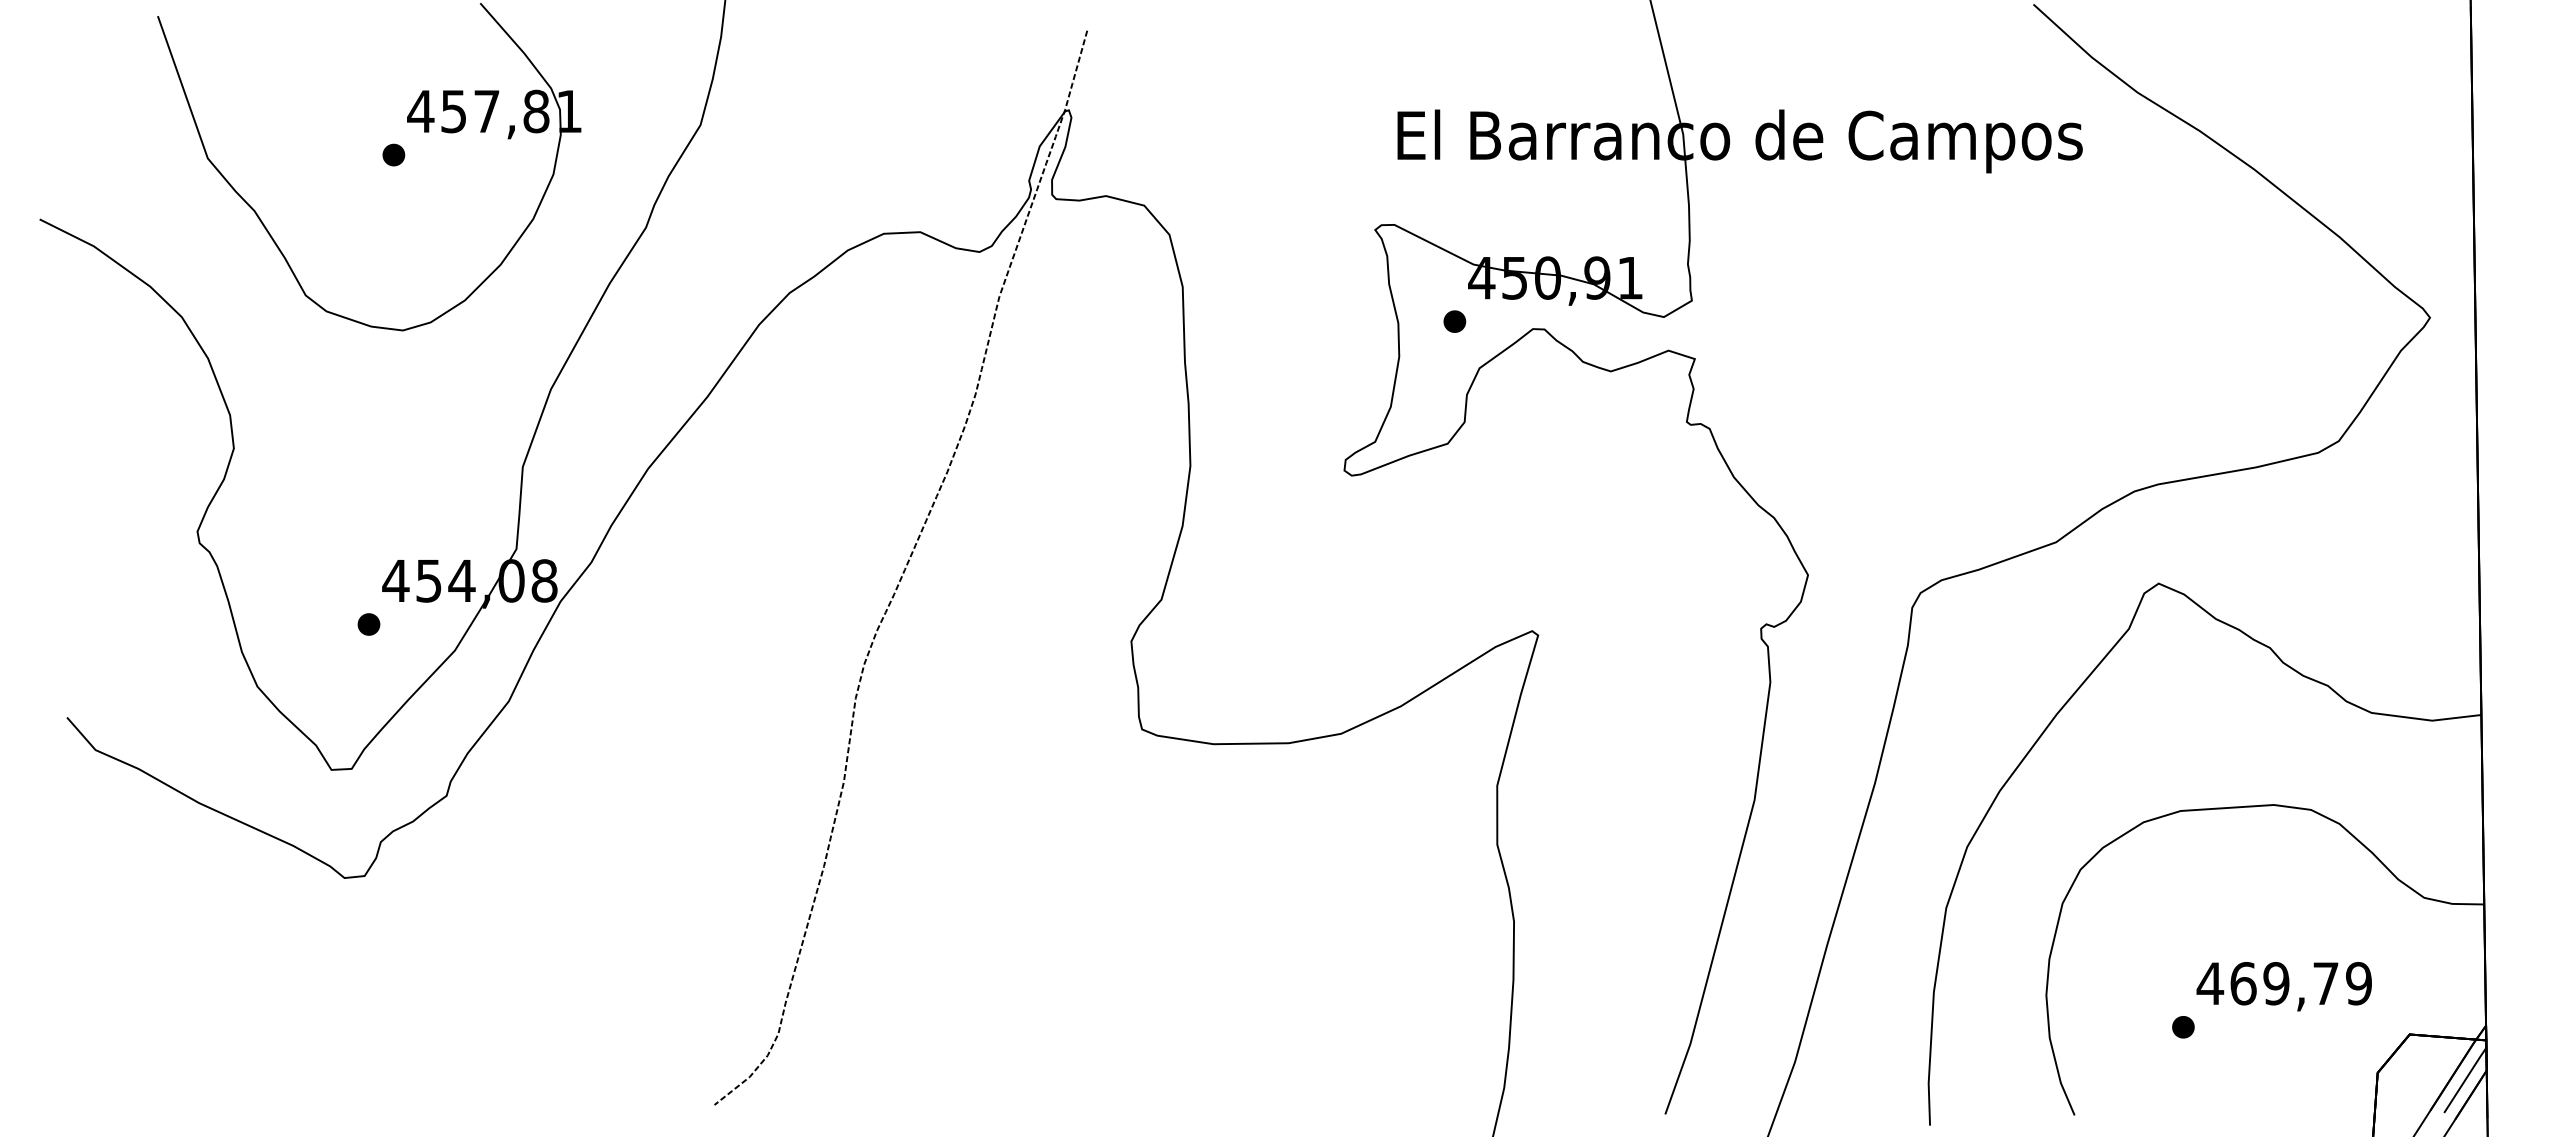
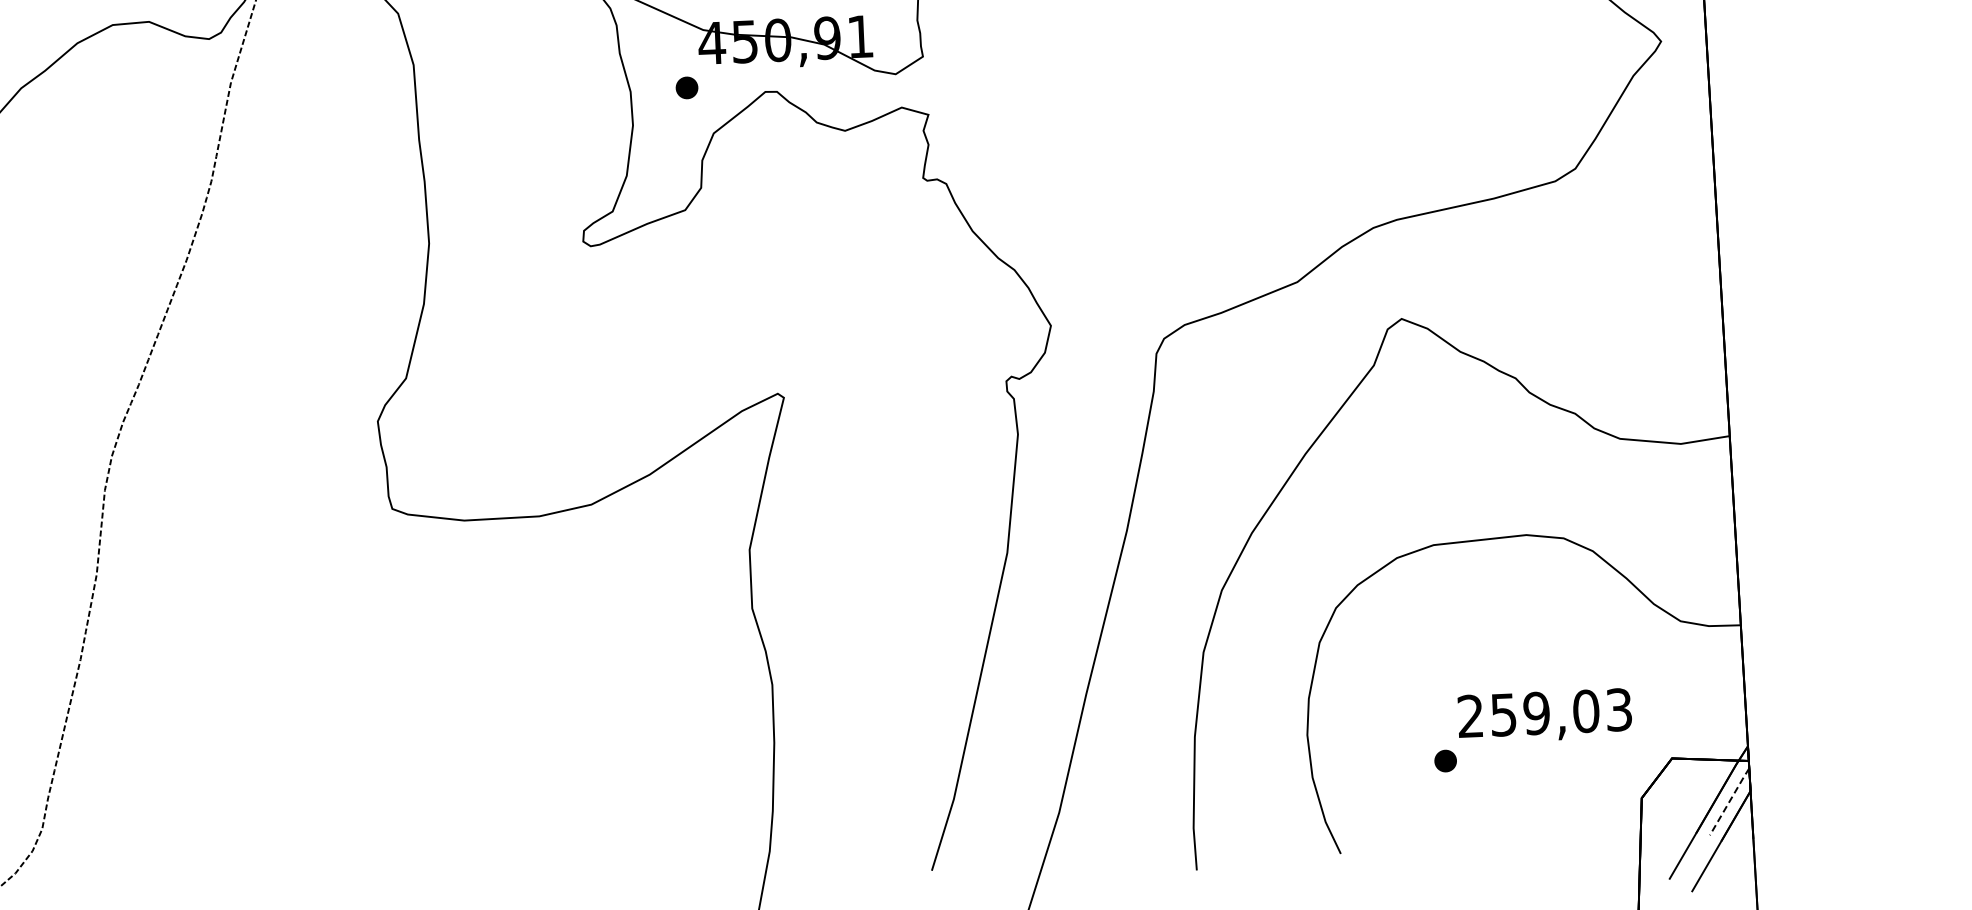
text: (2283, 983) -> (1543, 712), 469,79 -> 259,03
line: (2465, 1079) -> (1729, 800), solid -> dashed

